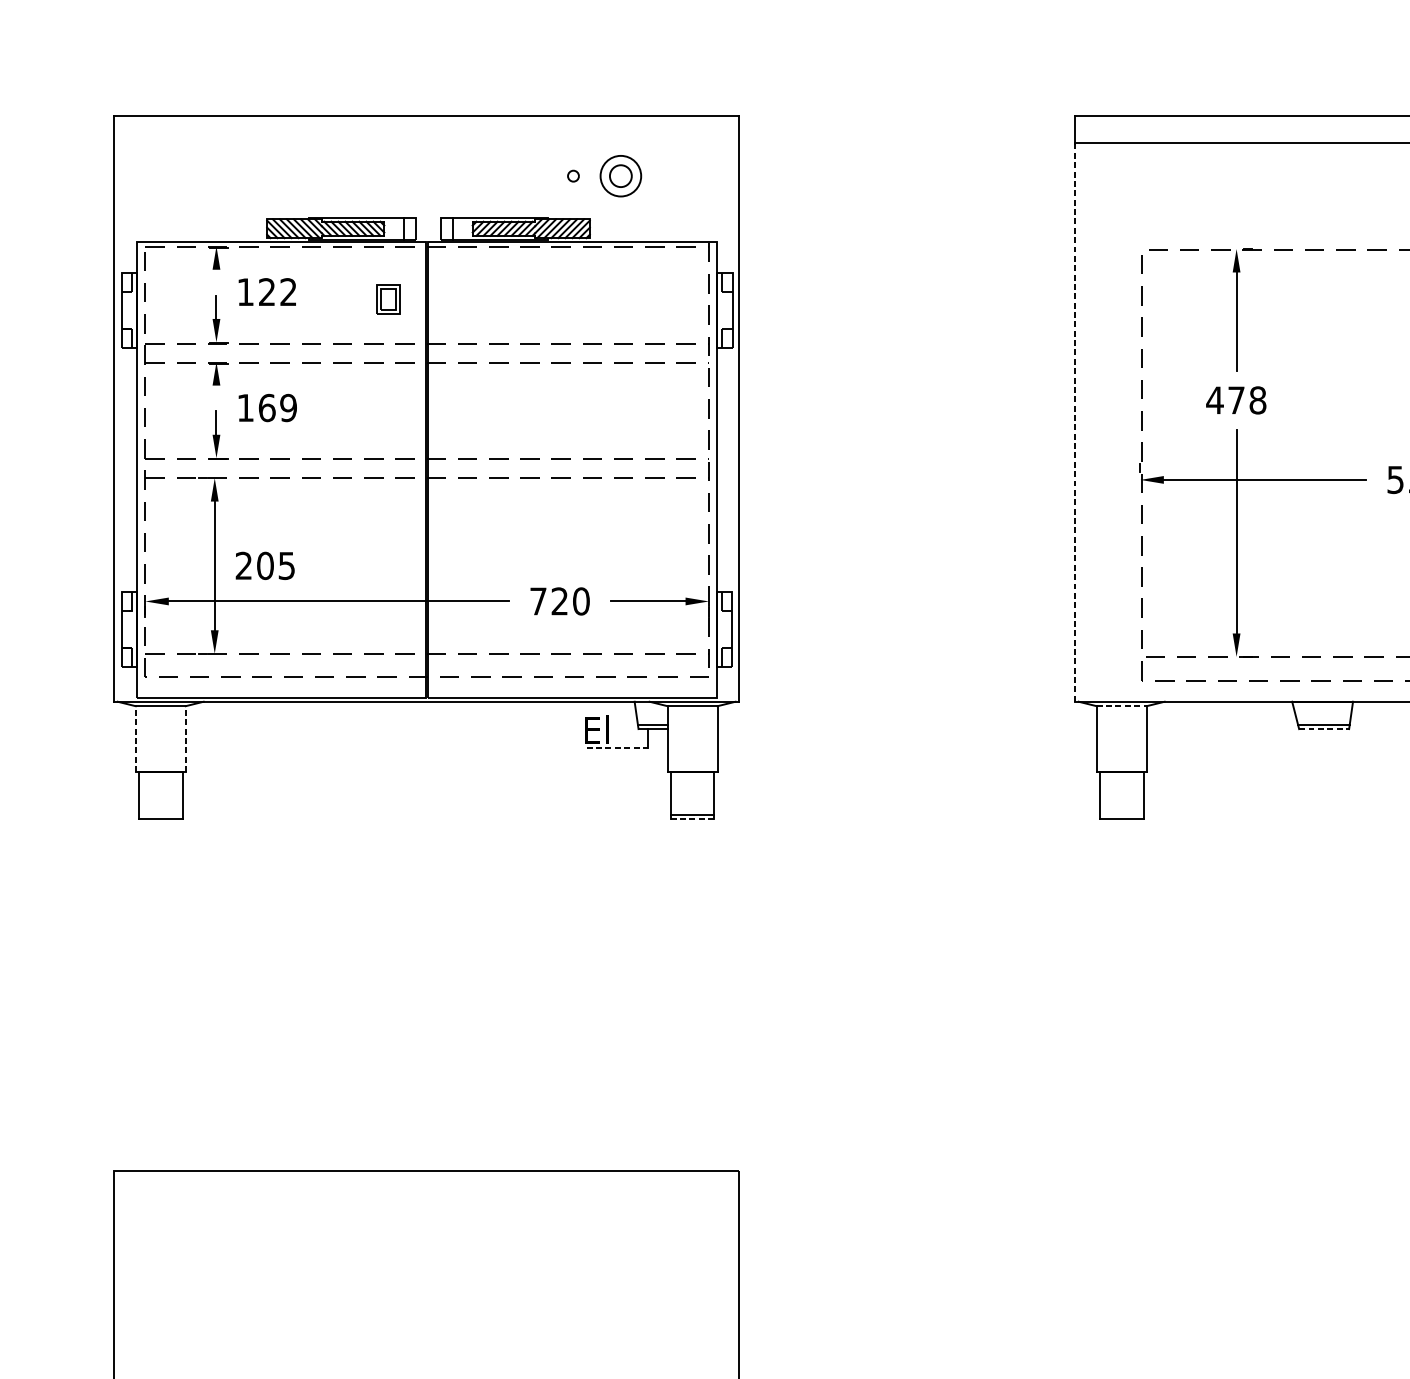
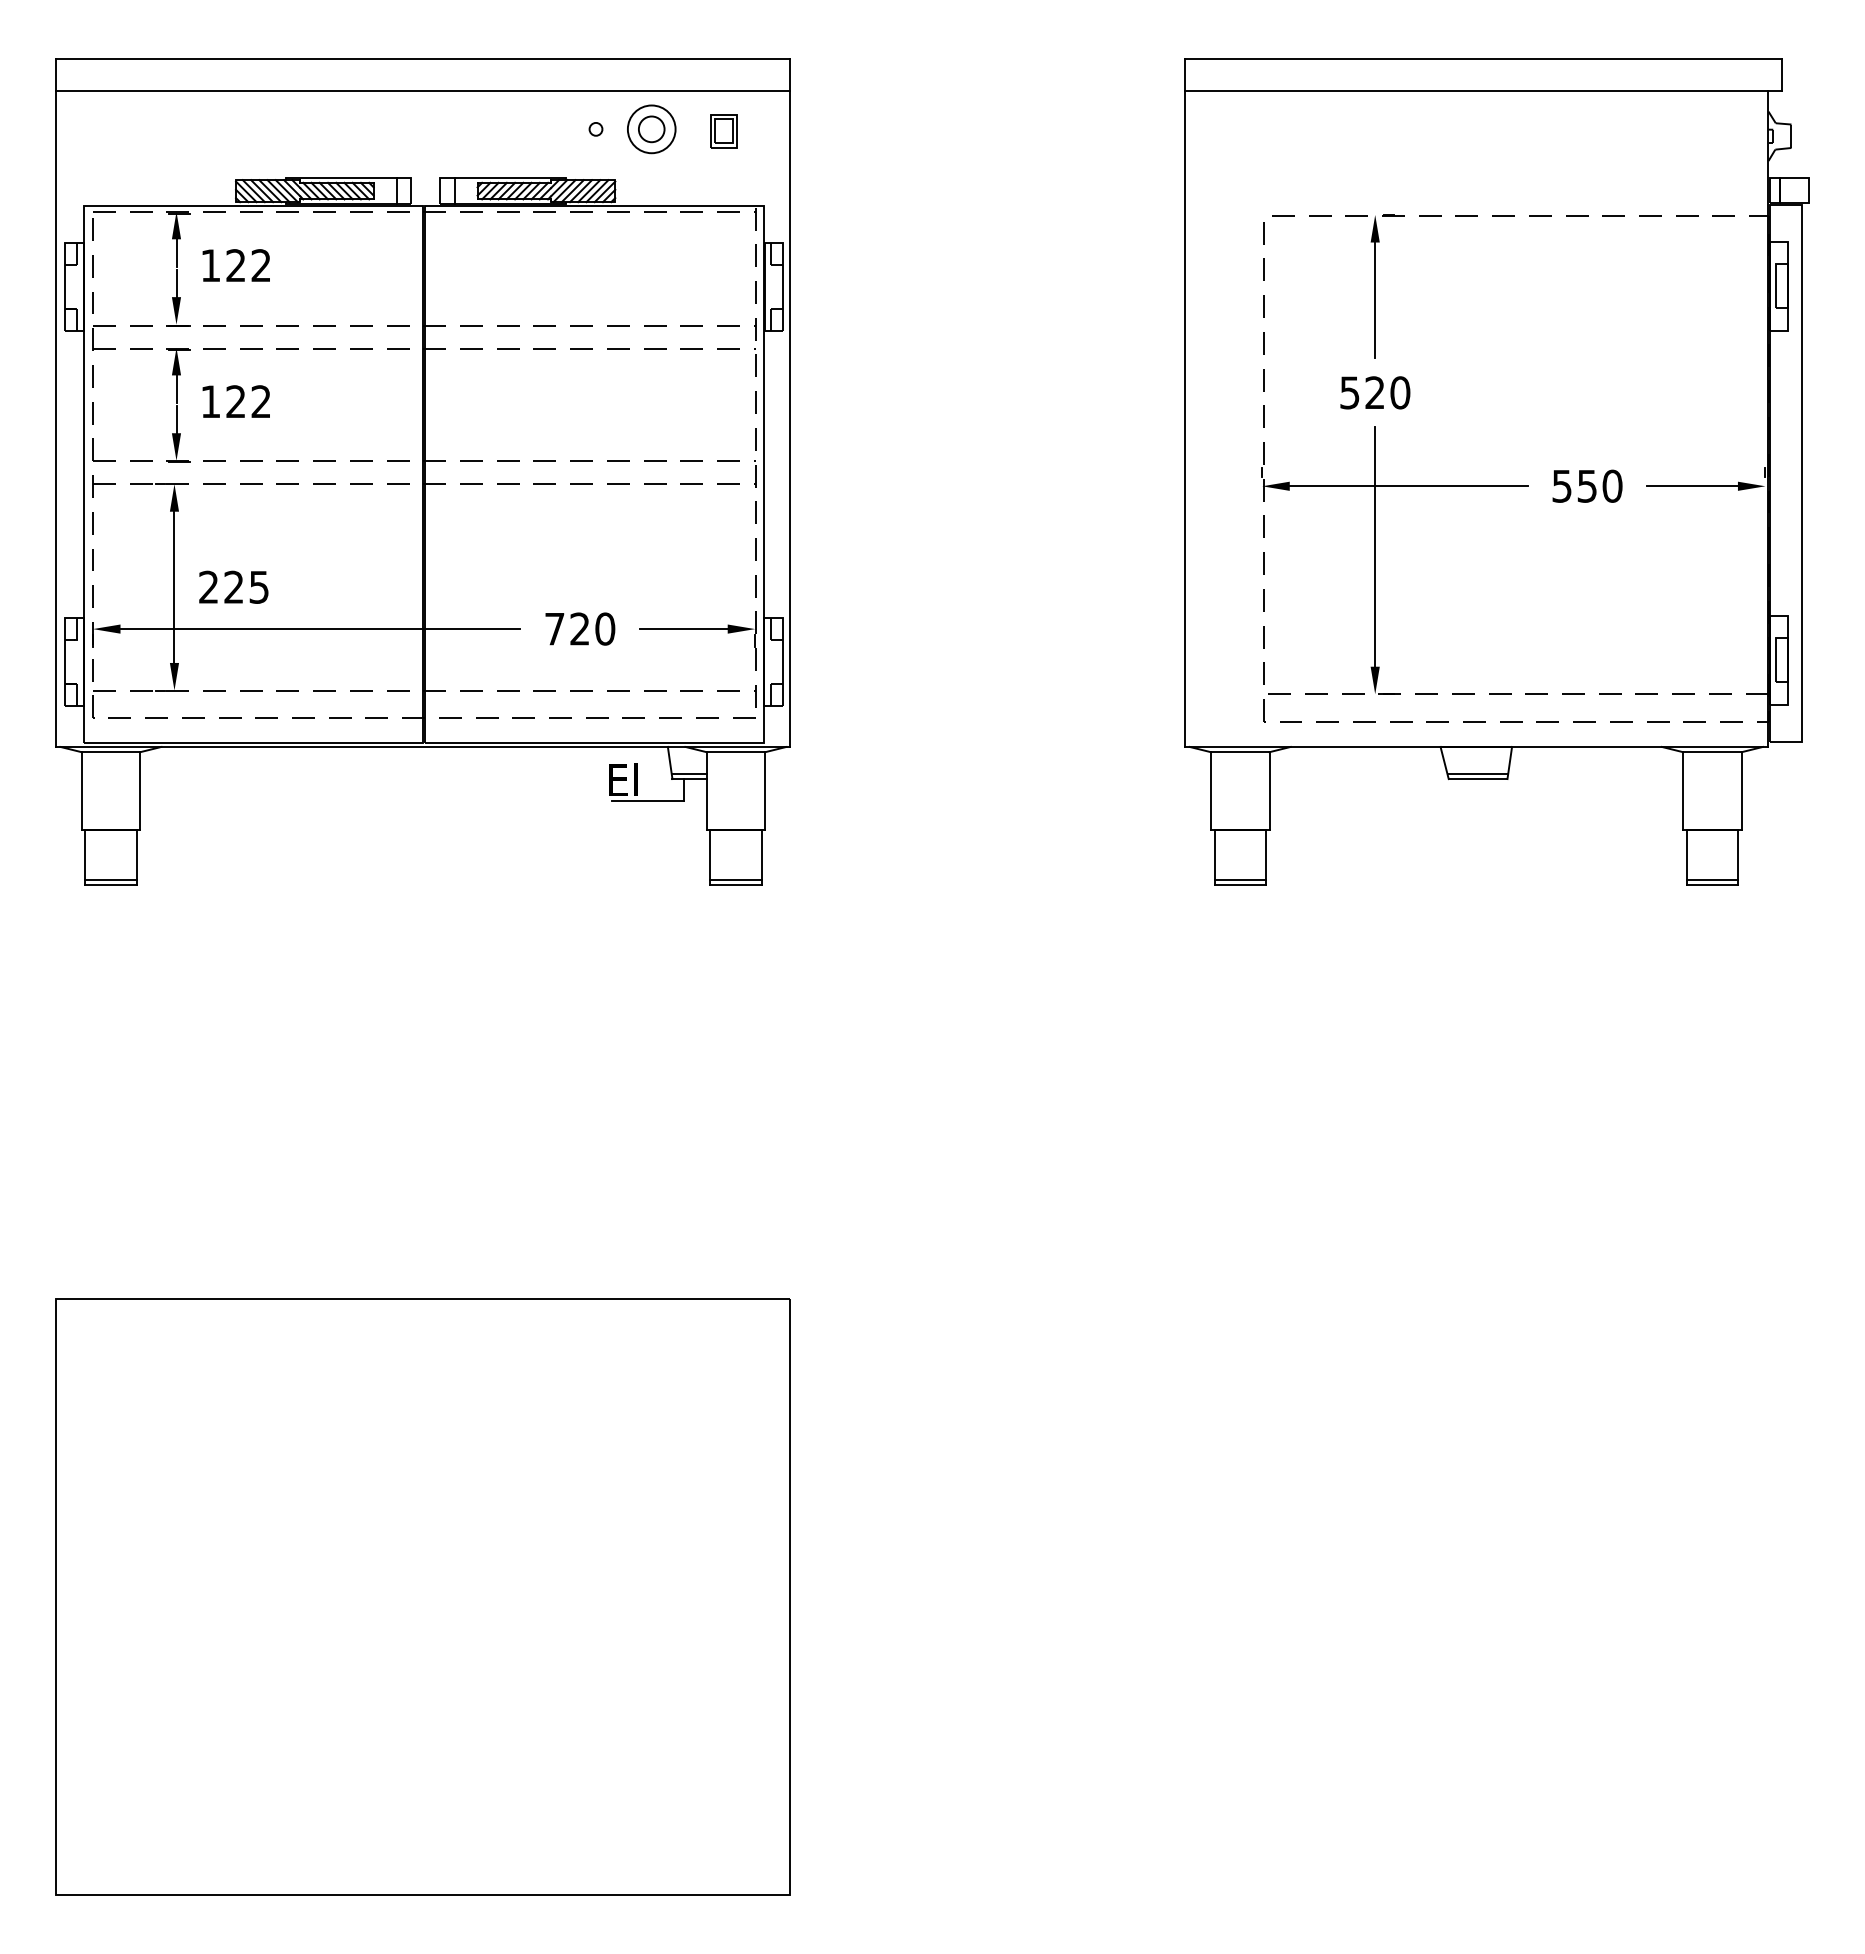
line: (425, 143) -> (422, 90), added
line: (216, 280) -> (176, 252), added
part: (388, 299) -> (723, 131), moved
line: (216, 396) -> (176, 388), added
text: (1235, 400) -> (1374, 392), 478 -> 520
text: (277, 407) -> (248, 401), 169 -> 122
line: (1074, 422) -> (1184, 418), dashed -> solid
text: (265, 565) -> (234, 586), 205 -> 225
line: (1121, 706) -> (1240, 752), dashed -> solid
line: (1324, 729) -> (1478, 779), dashed -> solid
line: (135, 738) -> (81, 790), dashed -> solid
line: (185, 738) -> (140, 790), dashed -> solid
line: (618, 748) -> (648, 801), dashed -> solid
line: (160, 815) -> (110, 880), added
line: (1121, 815) -> (1239, 880), added
line: (692, 818) -> (735, 884), dashed -> solid

